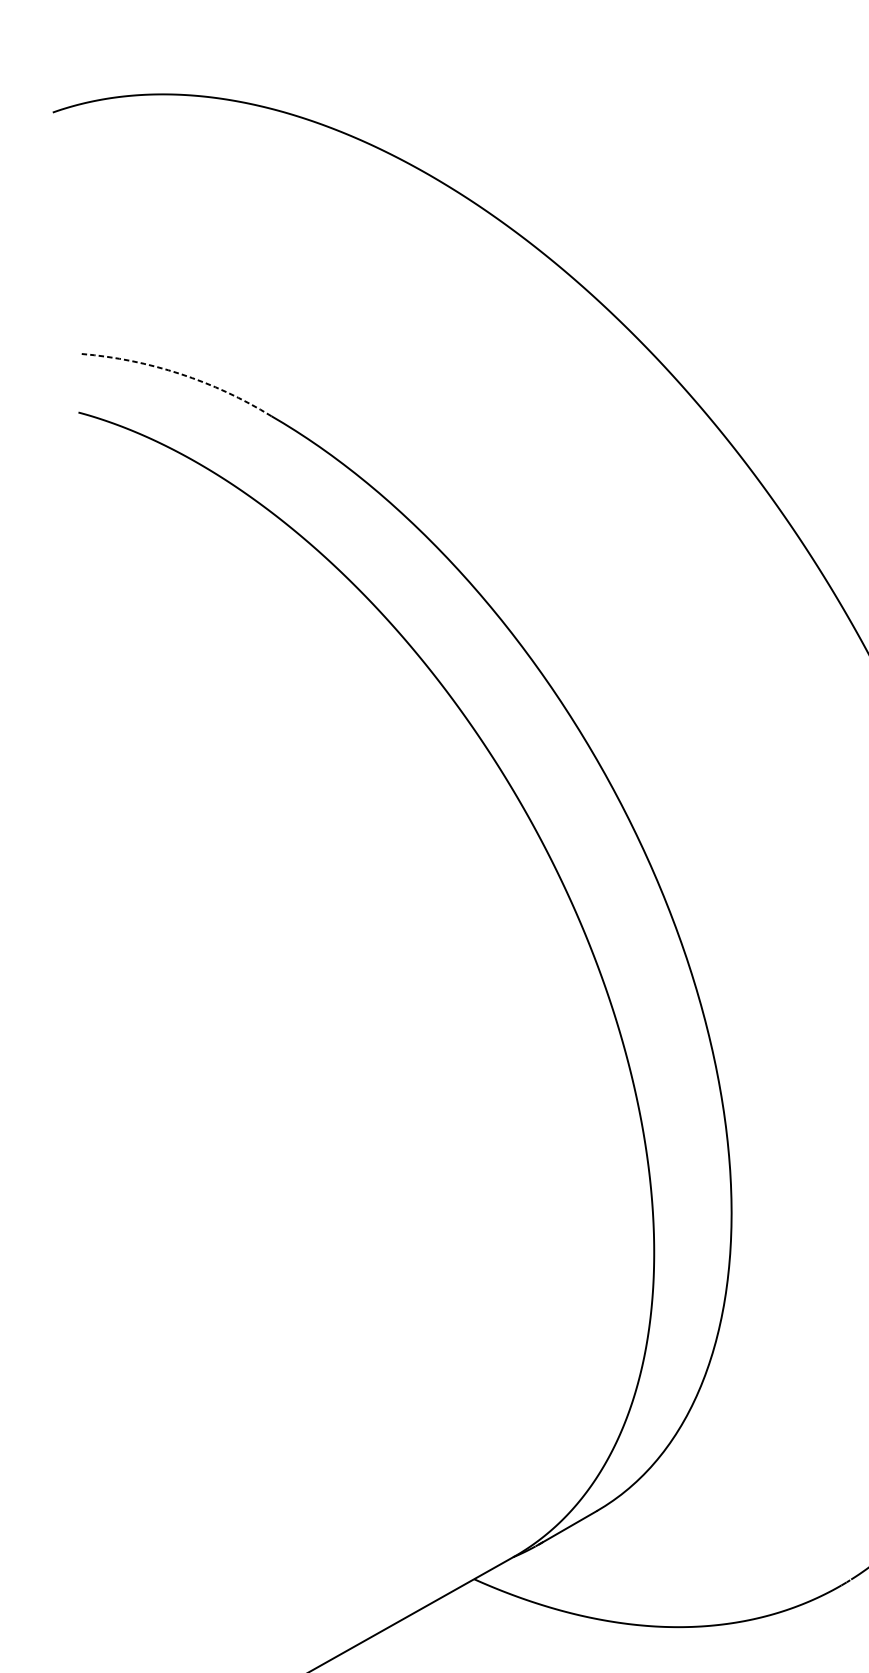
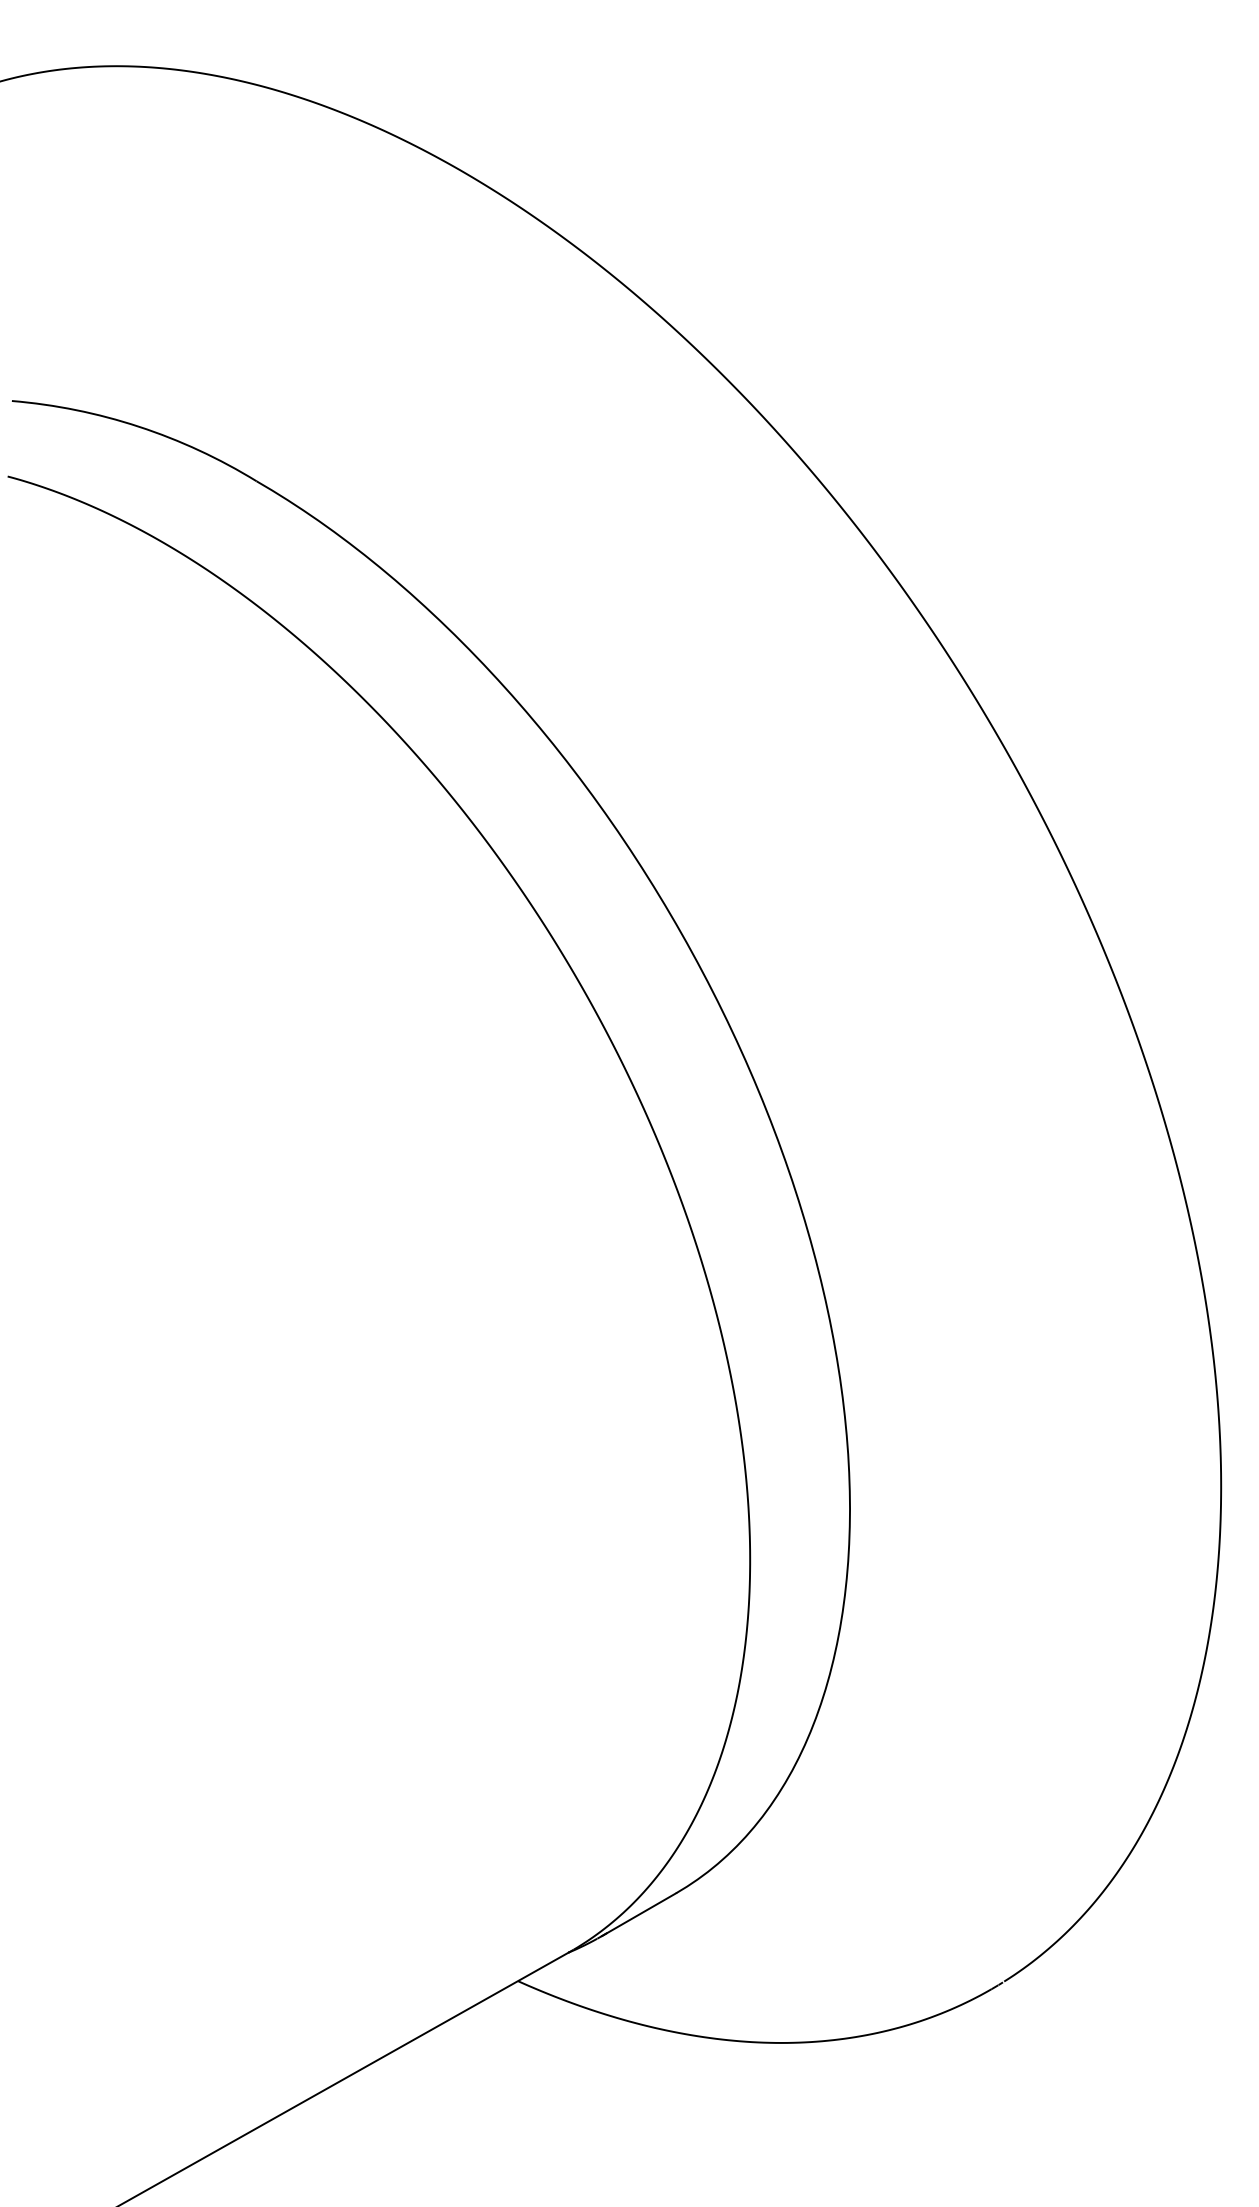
arc: (180, 373) -> (139, 426), dashed -> solid

